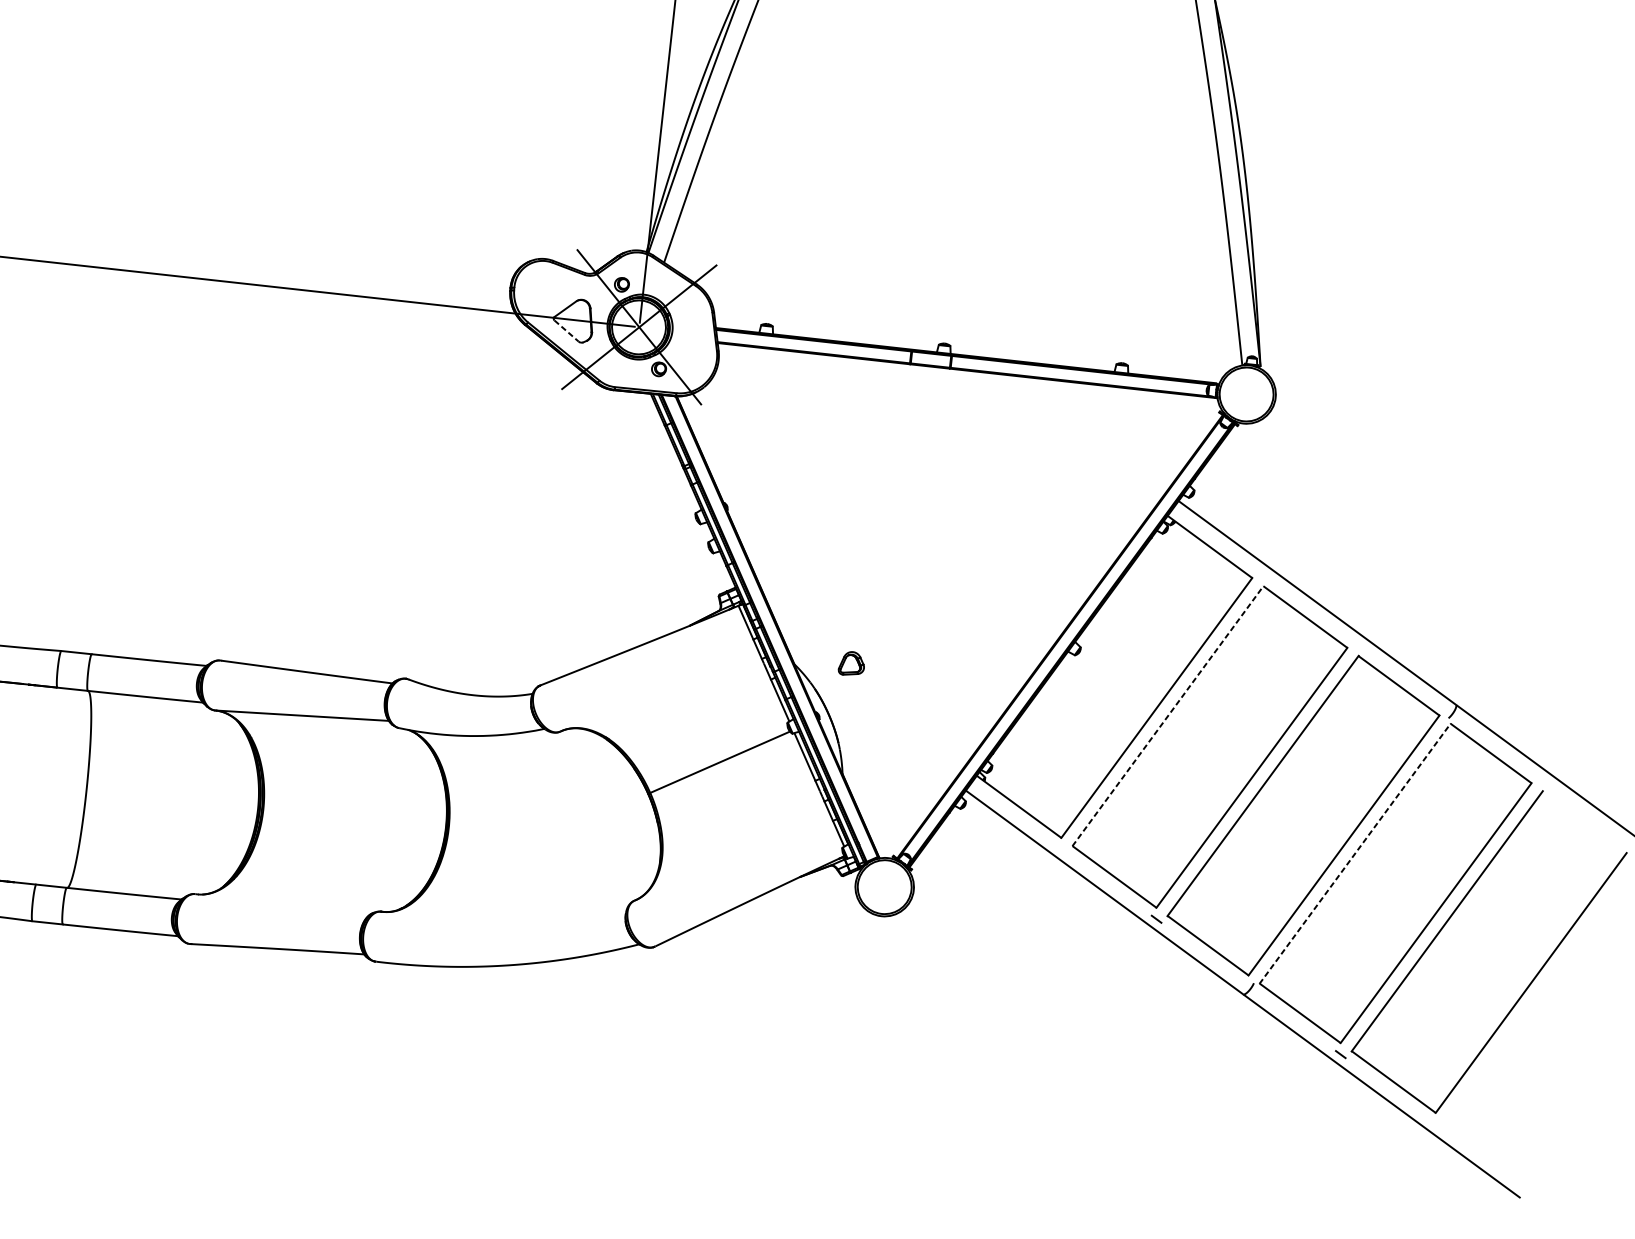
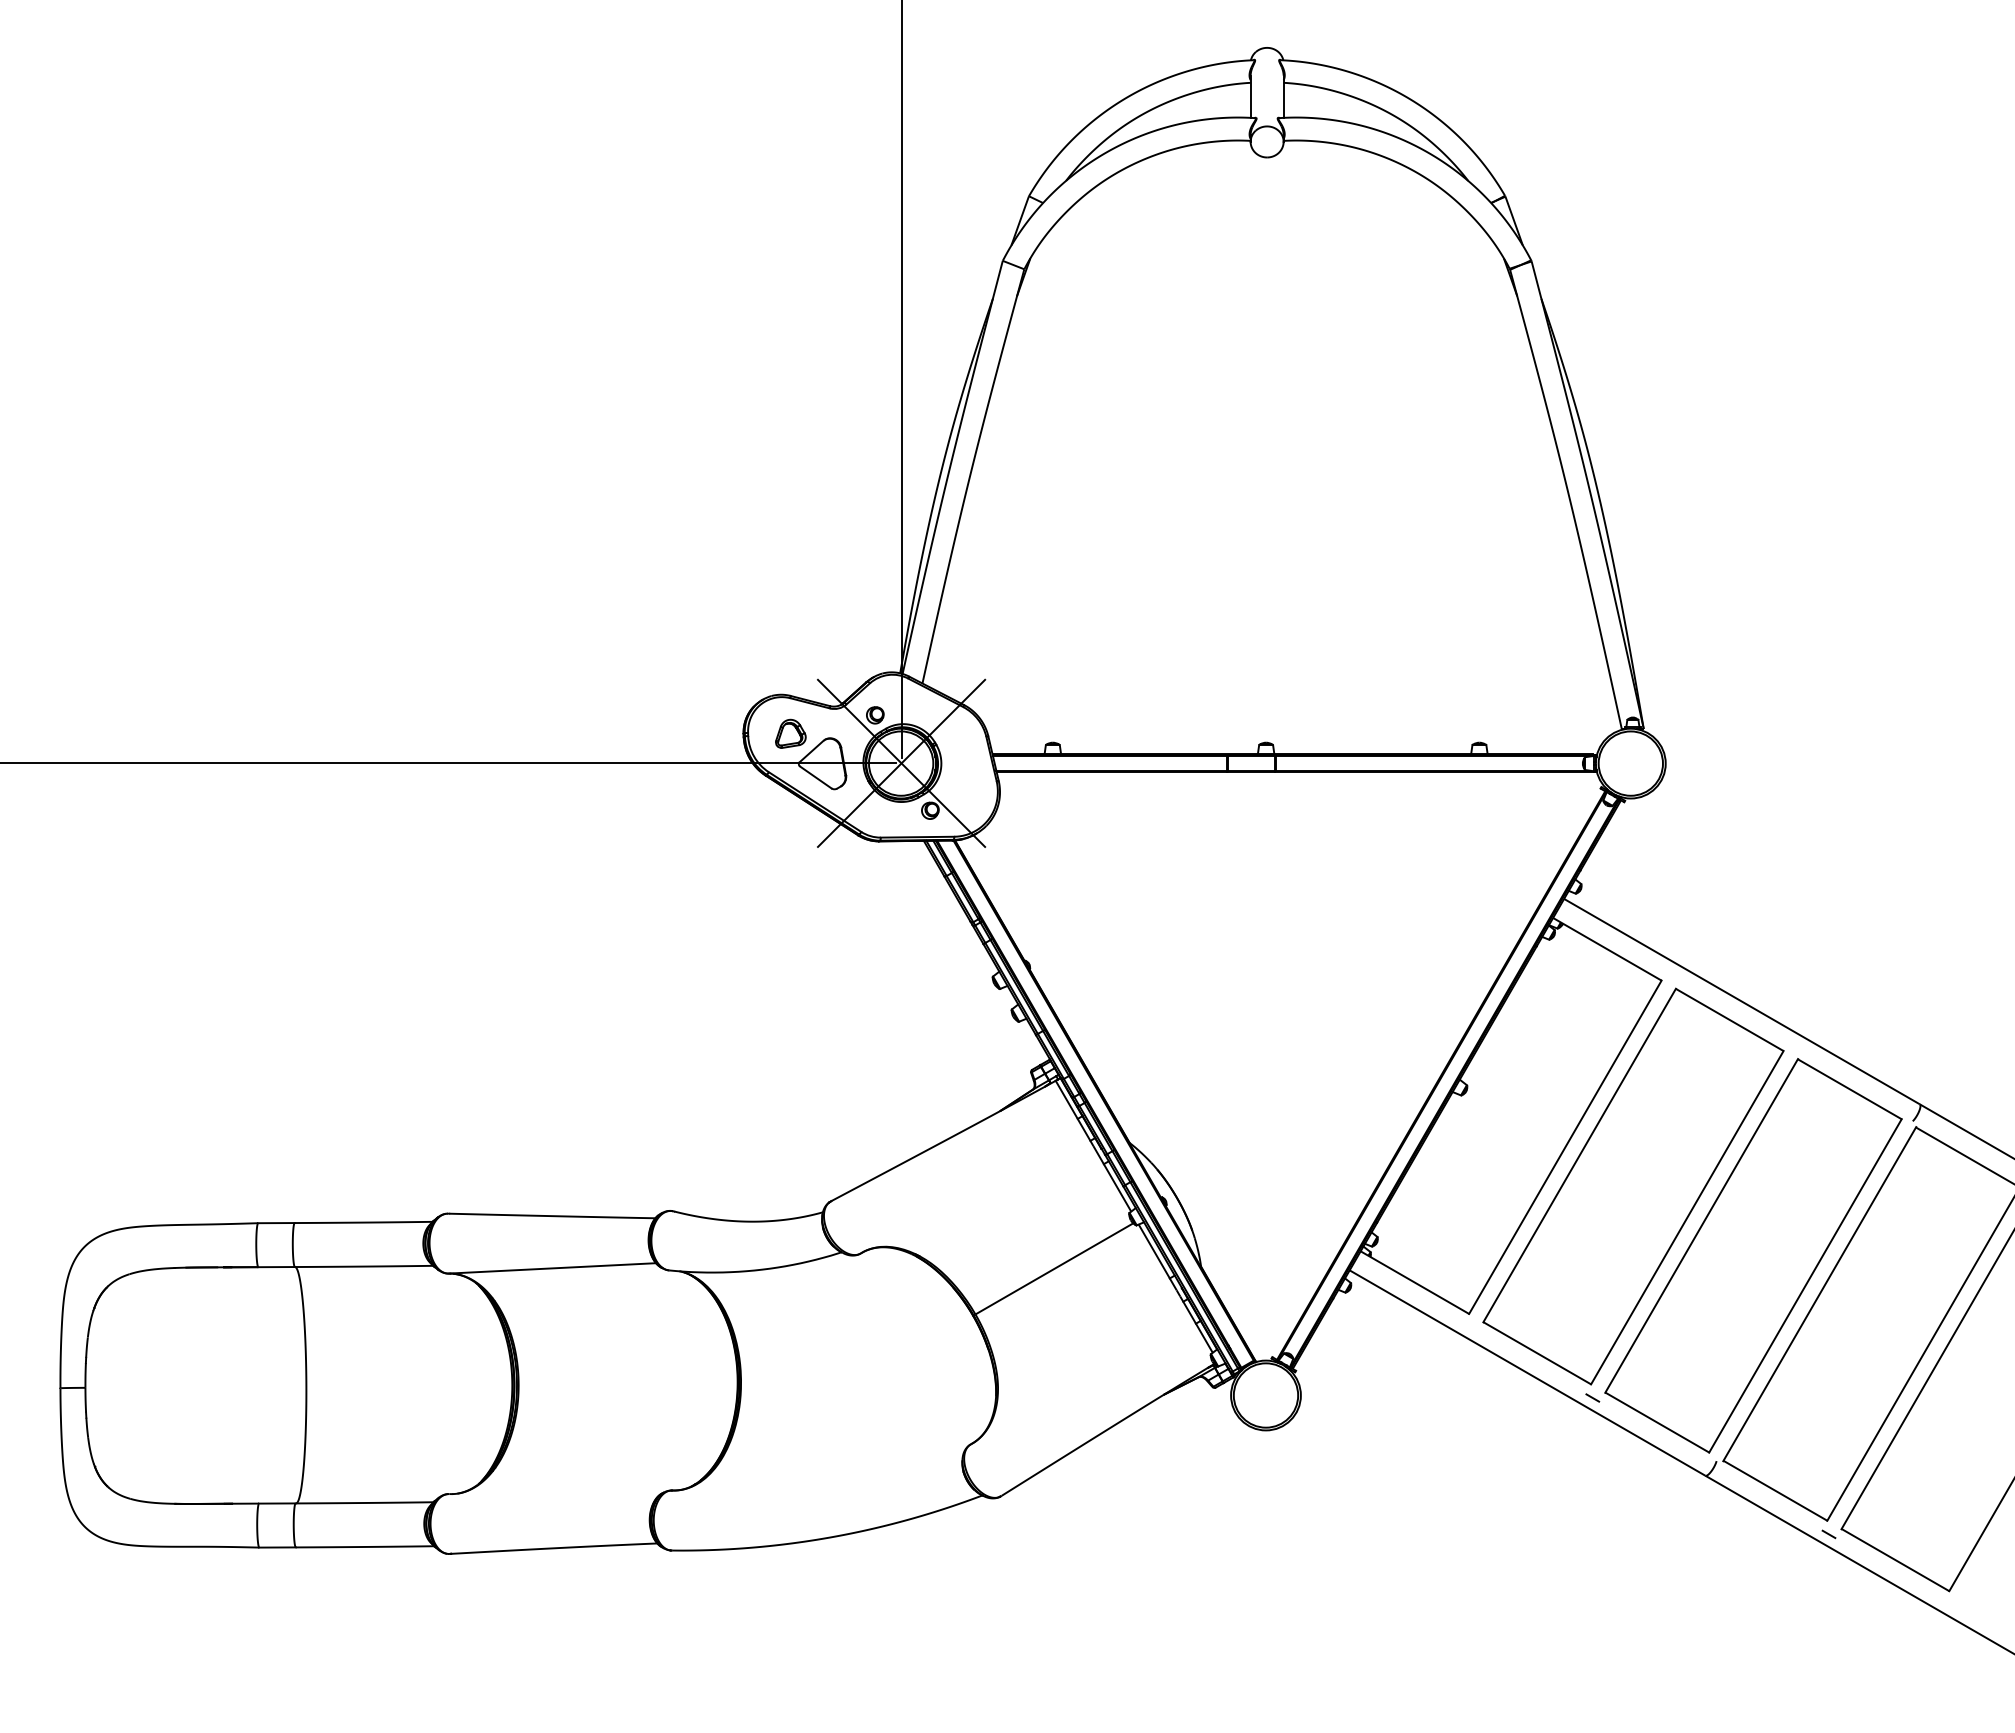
line: (567, 331) -> (816, 777), dashed -> solid
part: (851, 663) -> (790, 733), moved
line: (1167, 716) -> (1579, 1155), dashed -> solid
line: (1354, 853) -> (1819, 1294), dashed -> solid

